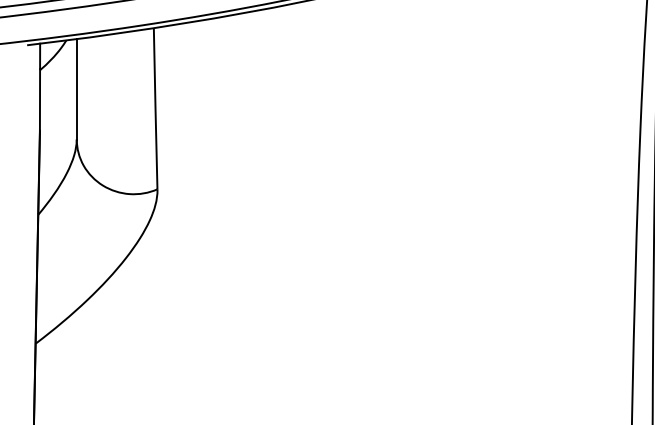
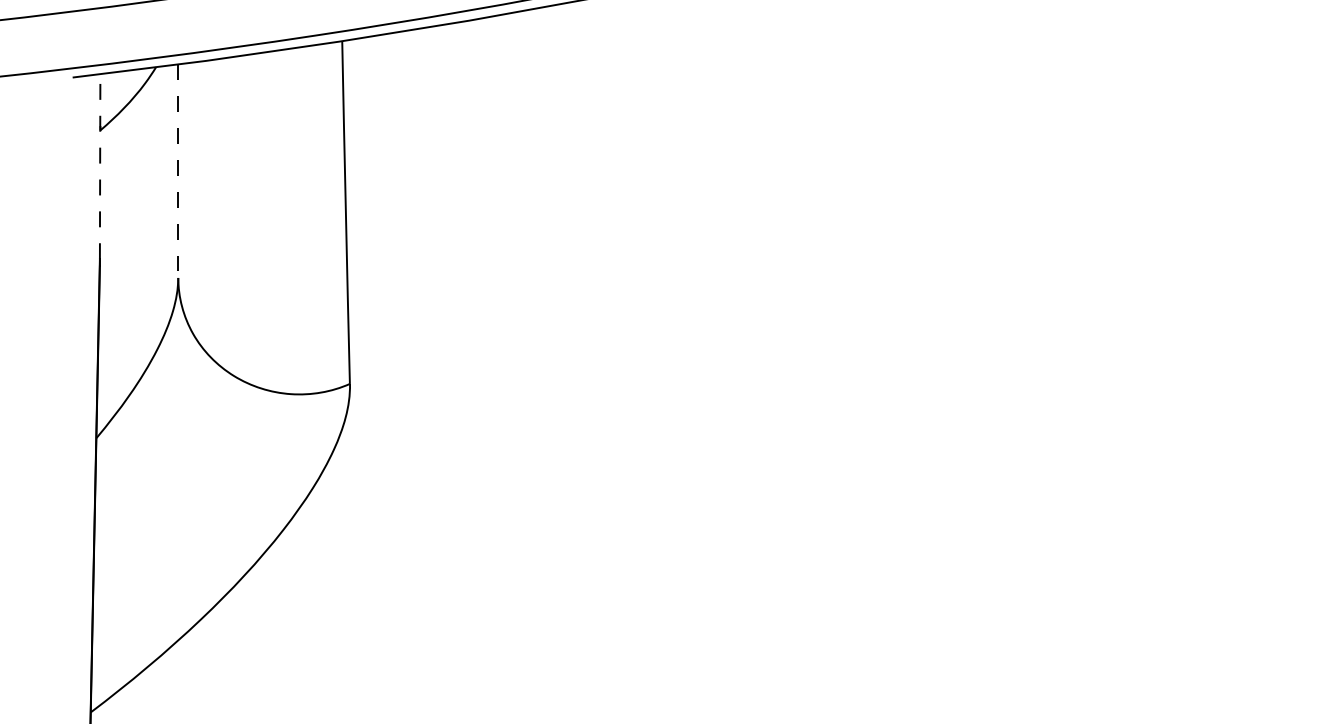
line: (40, 87) -> (101, 167), solid -> dashed
line: (76, 89) -> (177, 171), solid -> dashed

